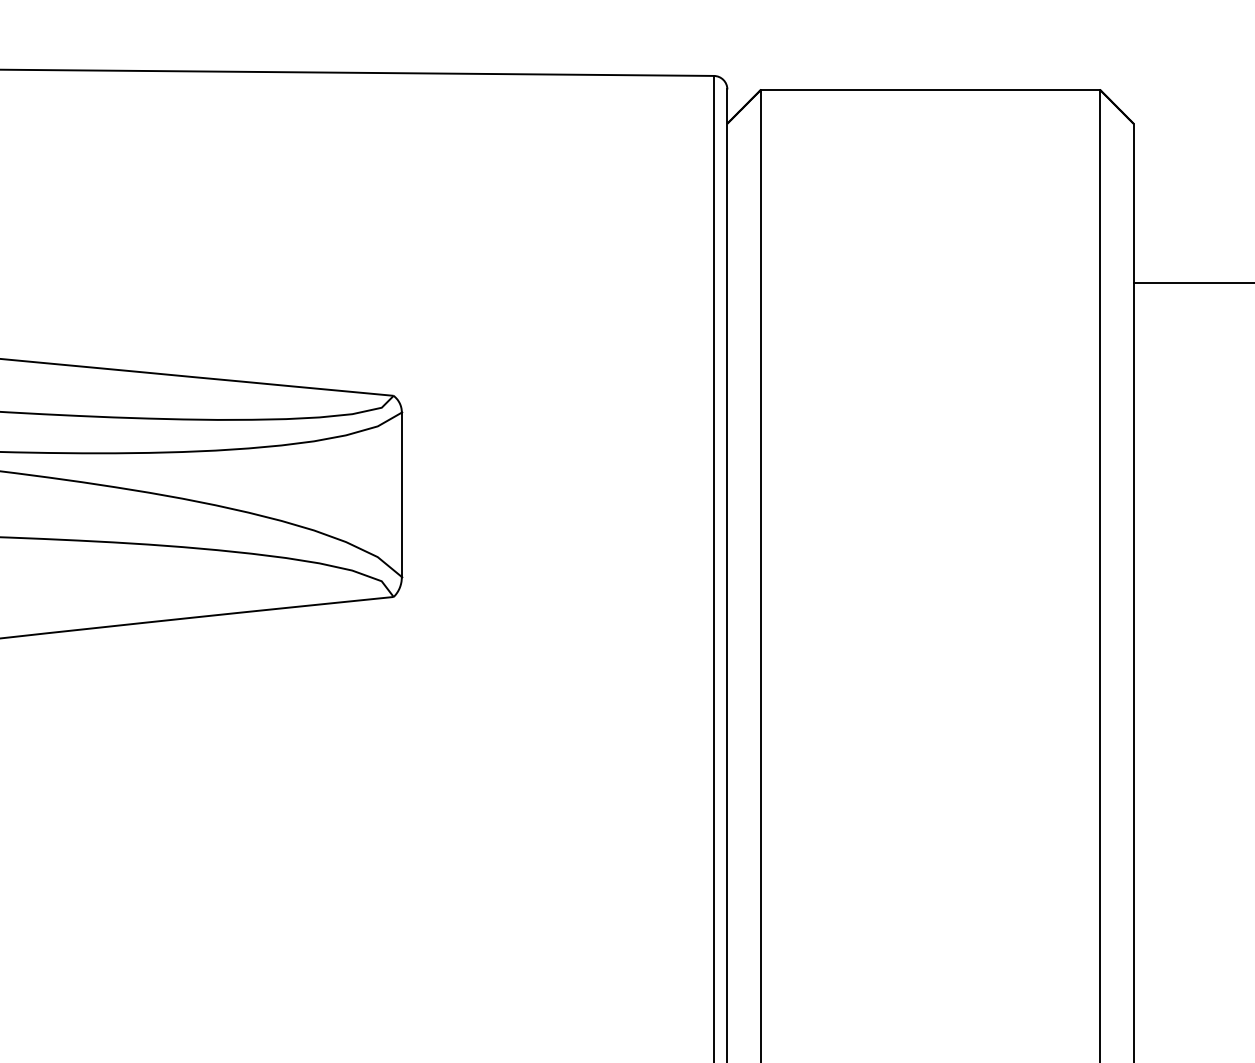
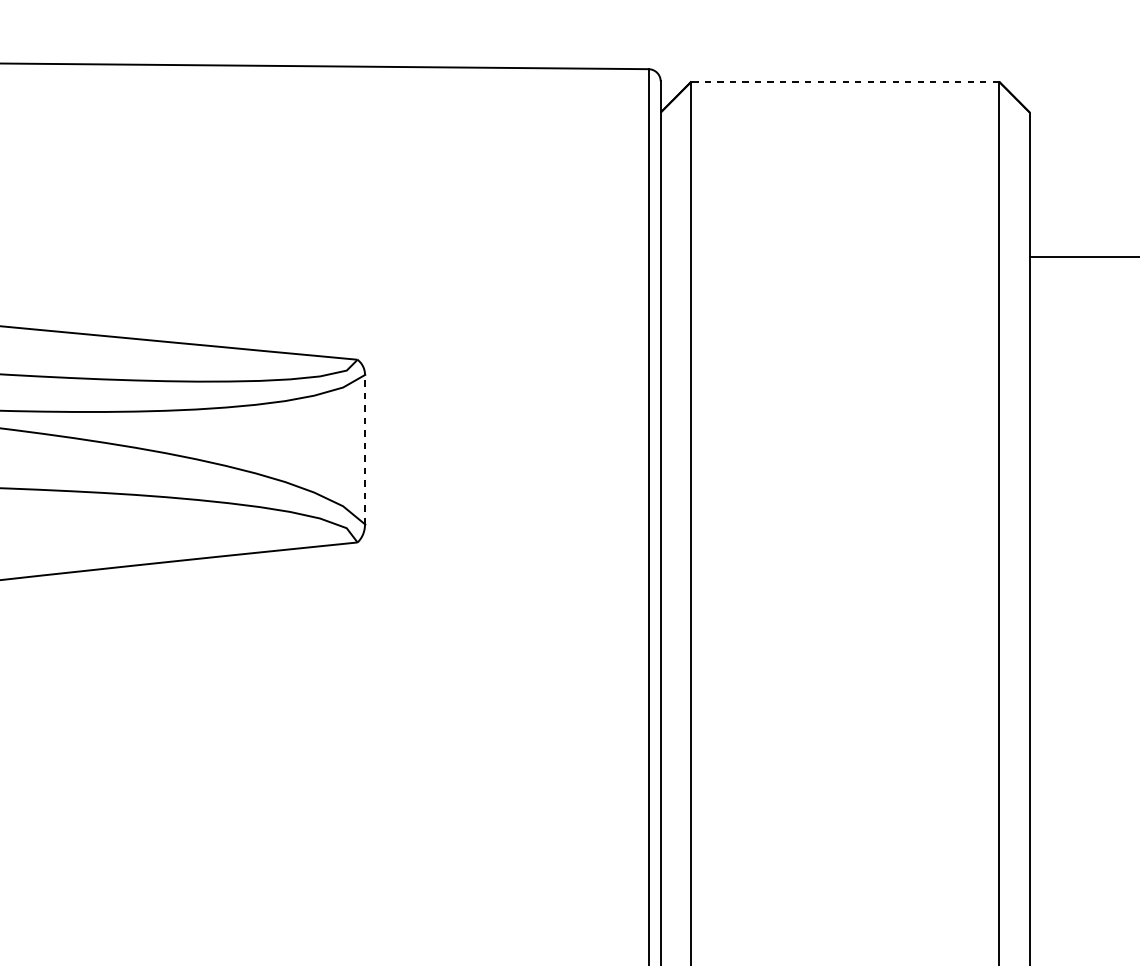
line: (929, 89) -> (844, 81), solid -> dashed
line: (401, 494) -> (364, 449), solid -> dashed

